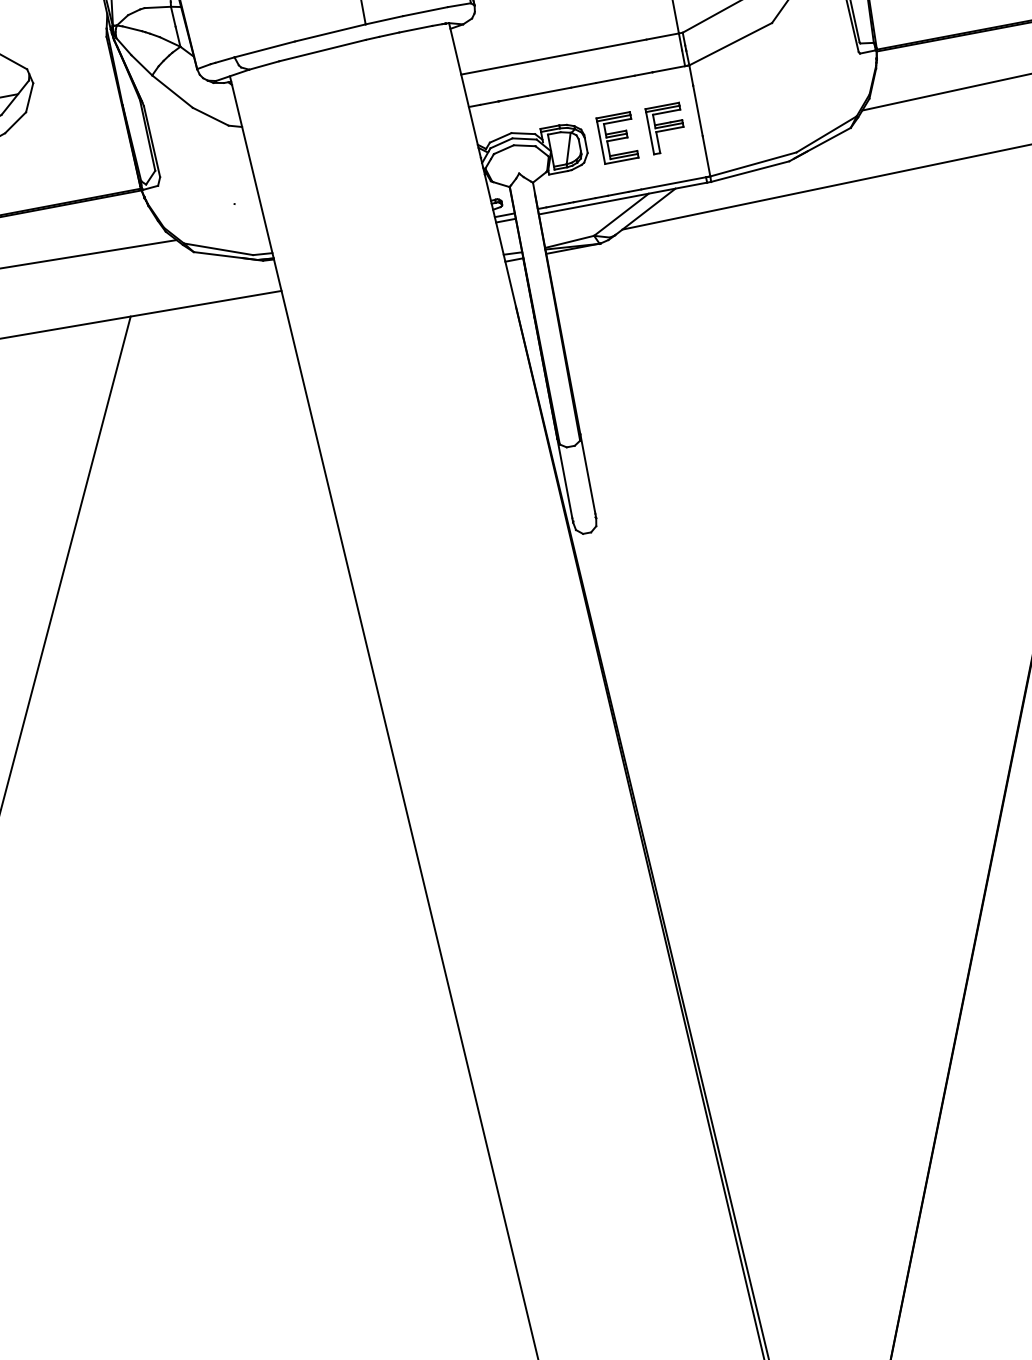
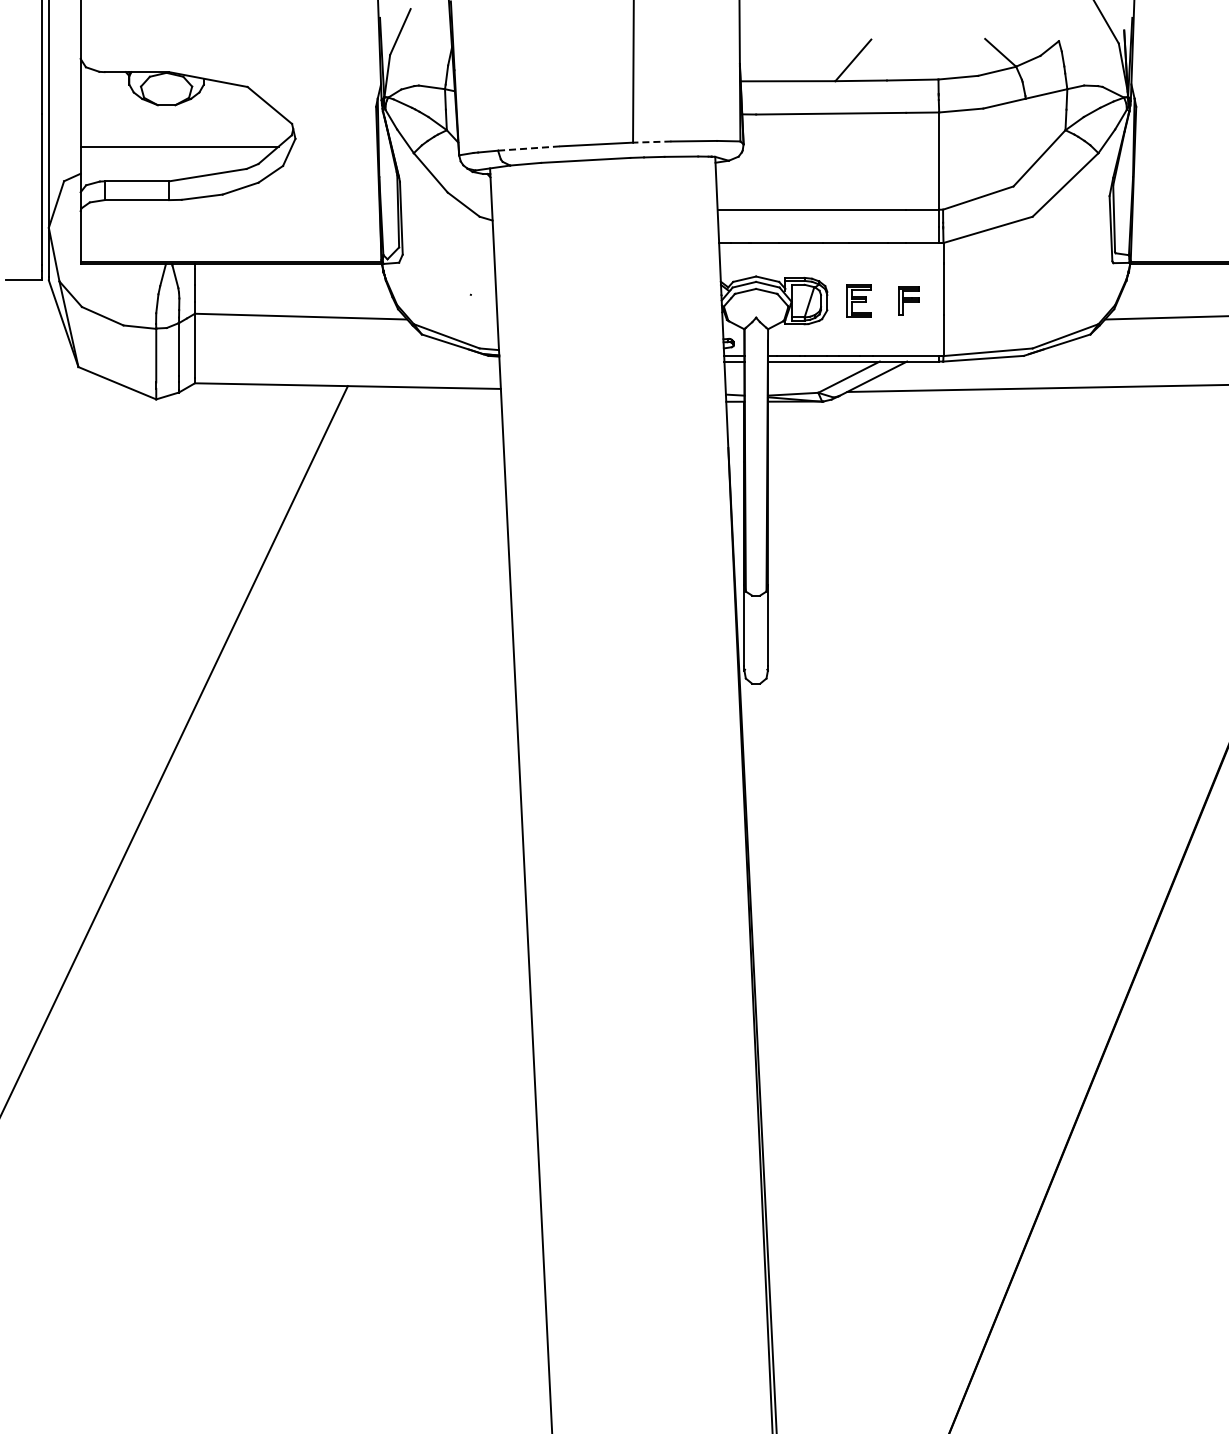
line: (383, 20) -> (651, 142), solid -> dashed
line: (265, 49) -> (529, 148), solid -> dashed
part: (665, 128) -> (908, 300), size x0.6
part: (616, 137) -> (858, 300), size x0.7

